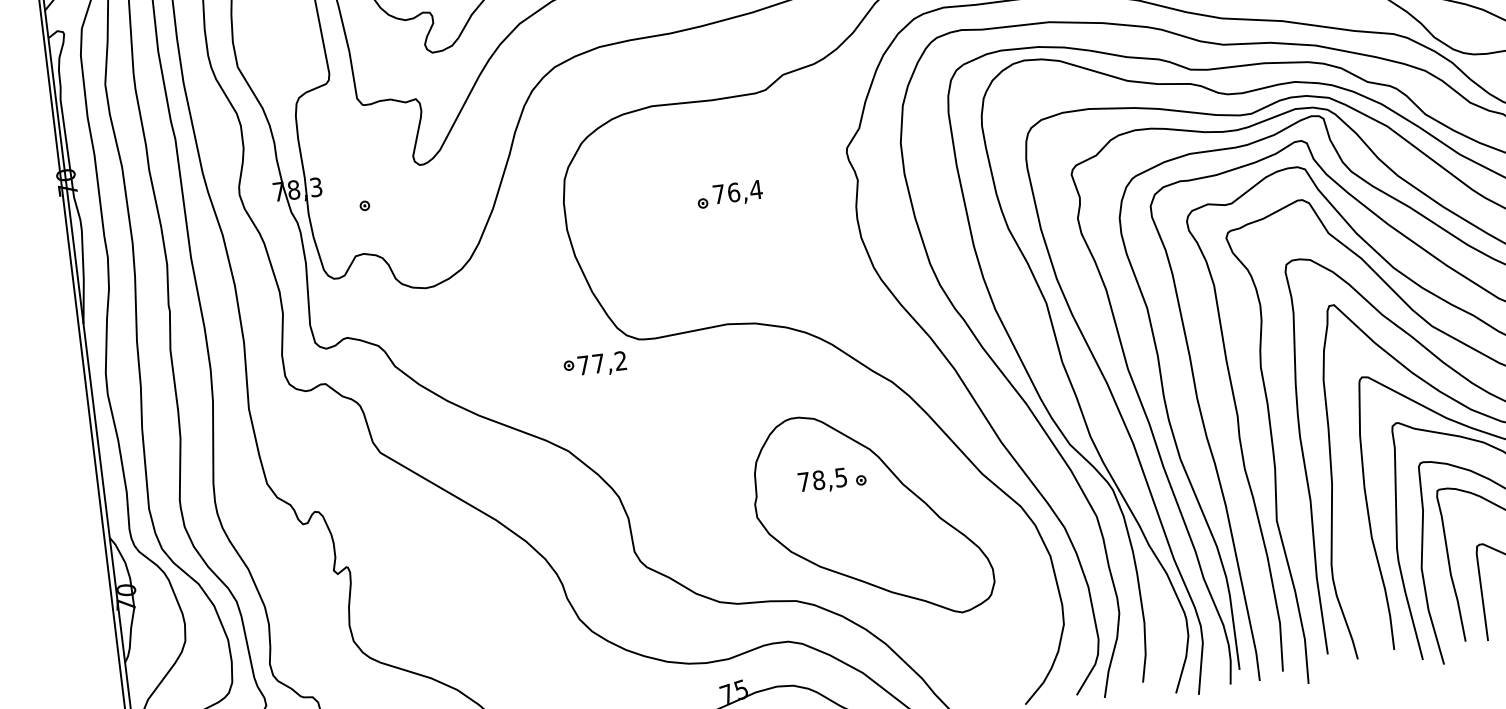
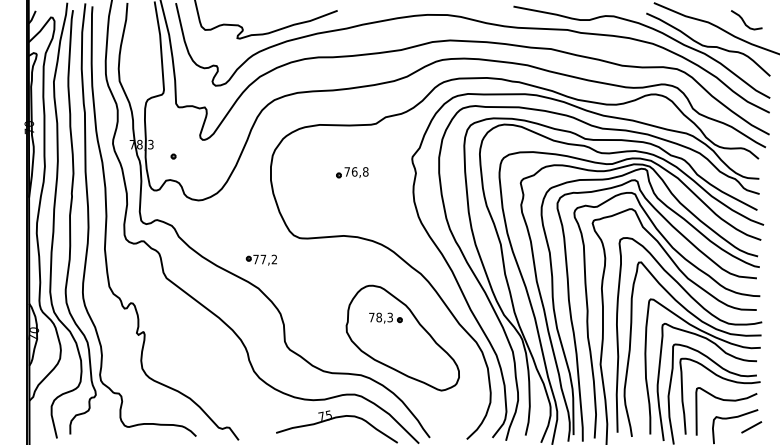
text: (755, 189) -> (365, 171), 76,4 -> 76,8
part: (592, 364) -> (260, 259), moved
text: (839, 475) -> (389, 316), 78,5 -> 78,3

